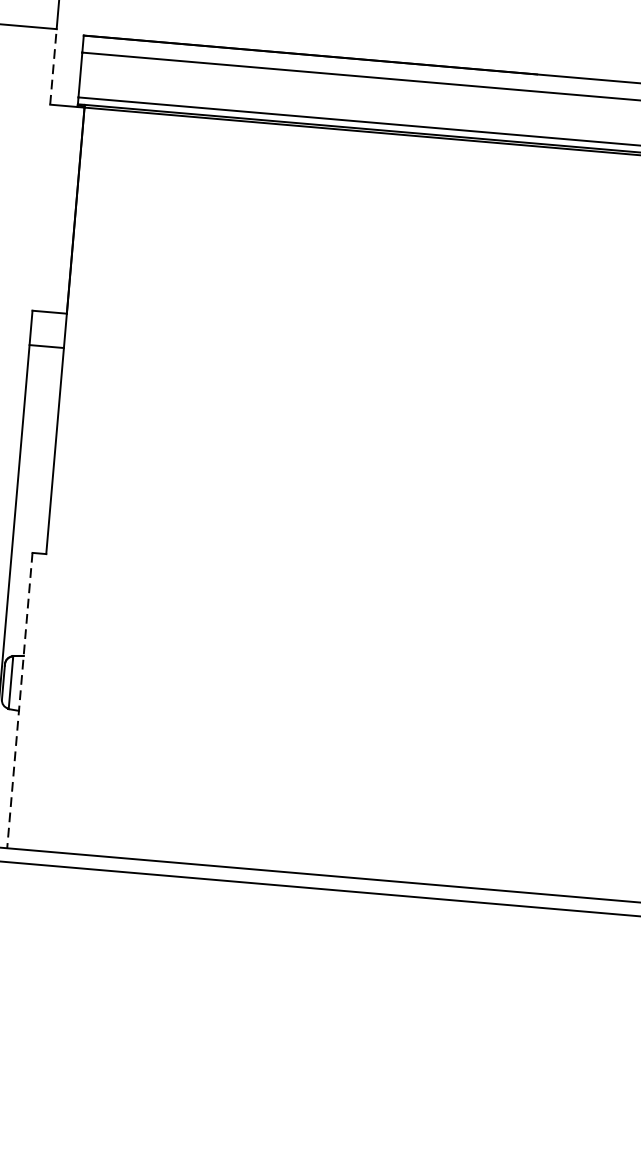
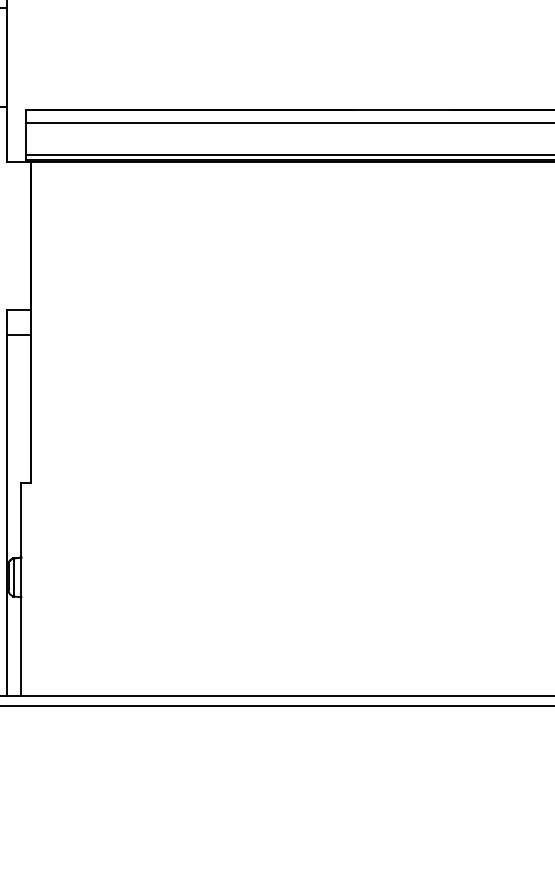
line: (53, 66) -> (6, 134), dashed -> solid
line: (19, 701) -> (21, 590), dashed -> solid

